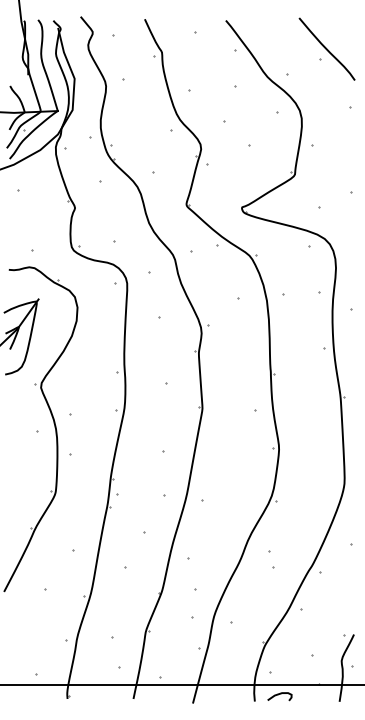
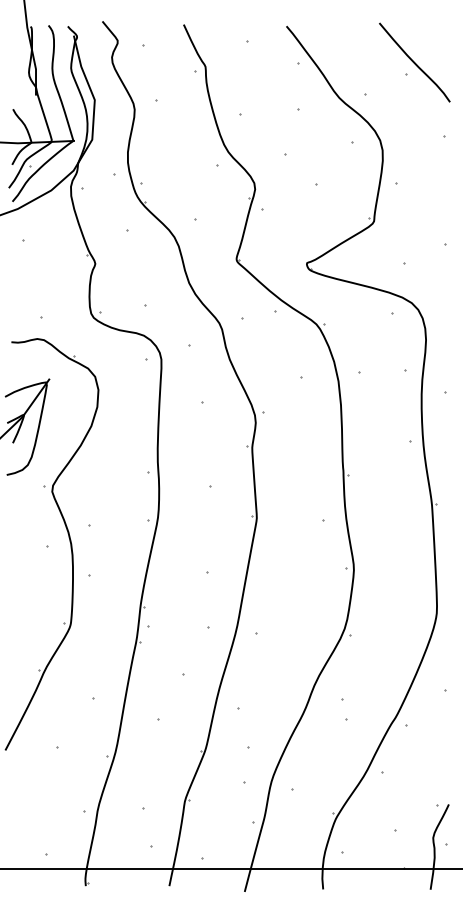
curve: (278, 695) -> (353, 881), removed

